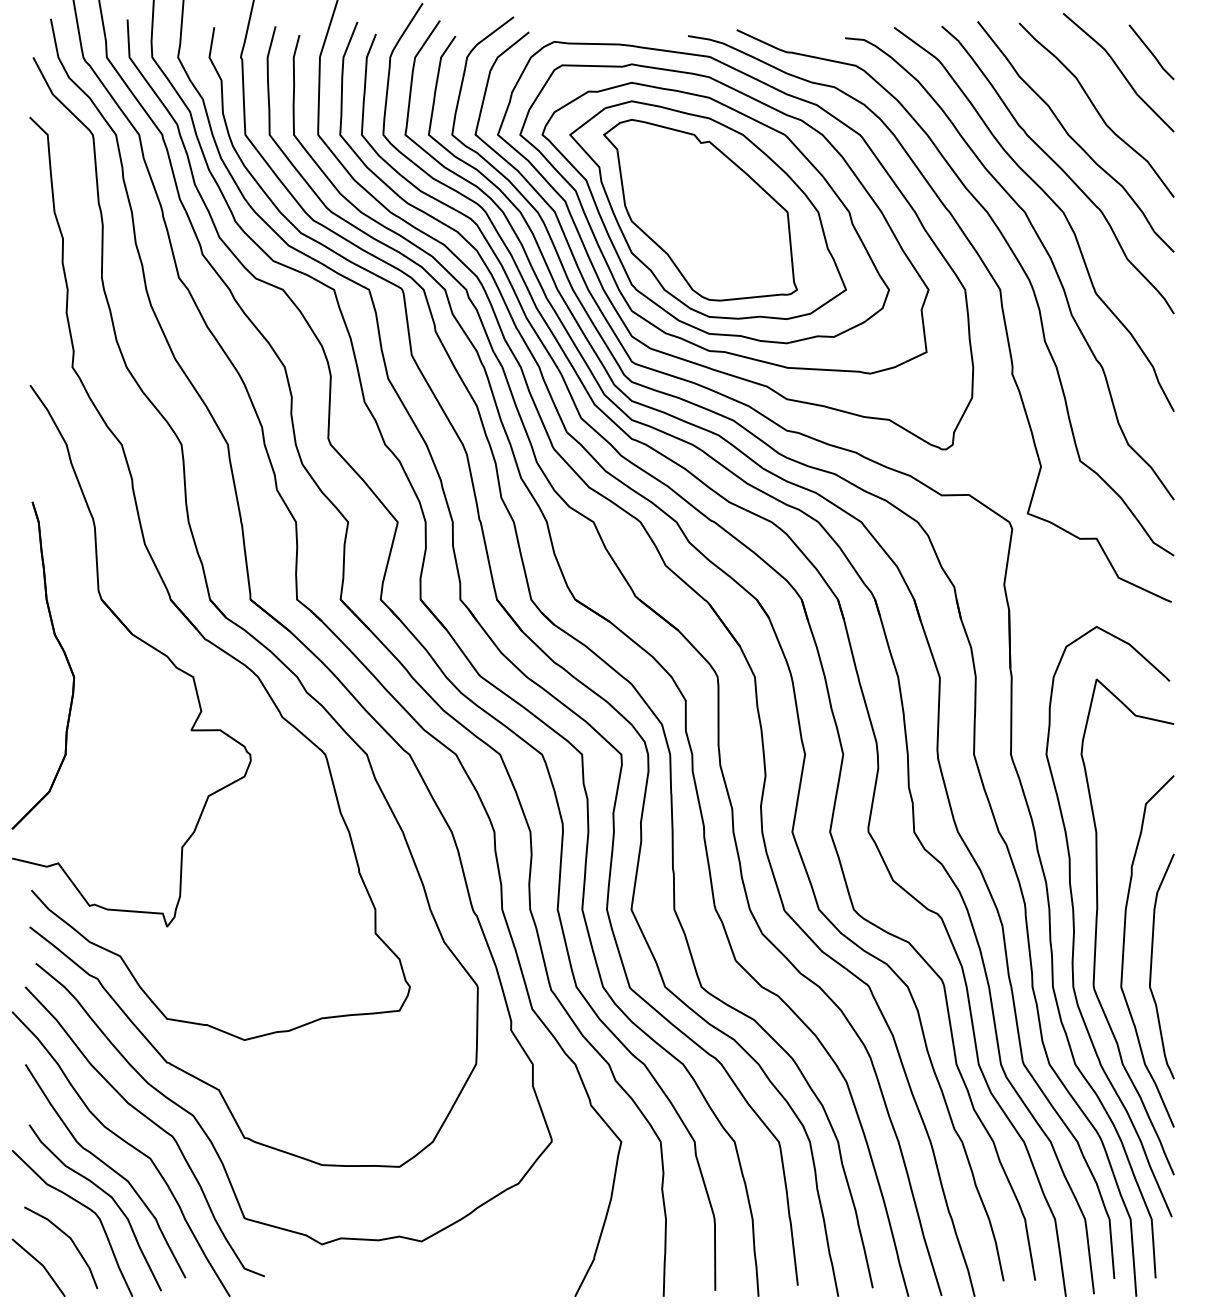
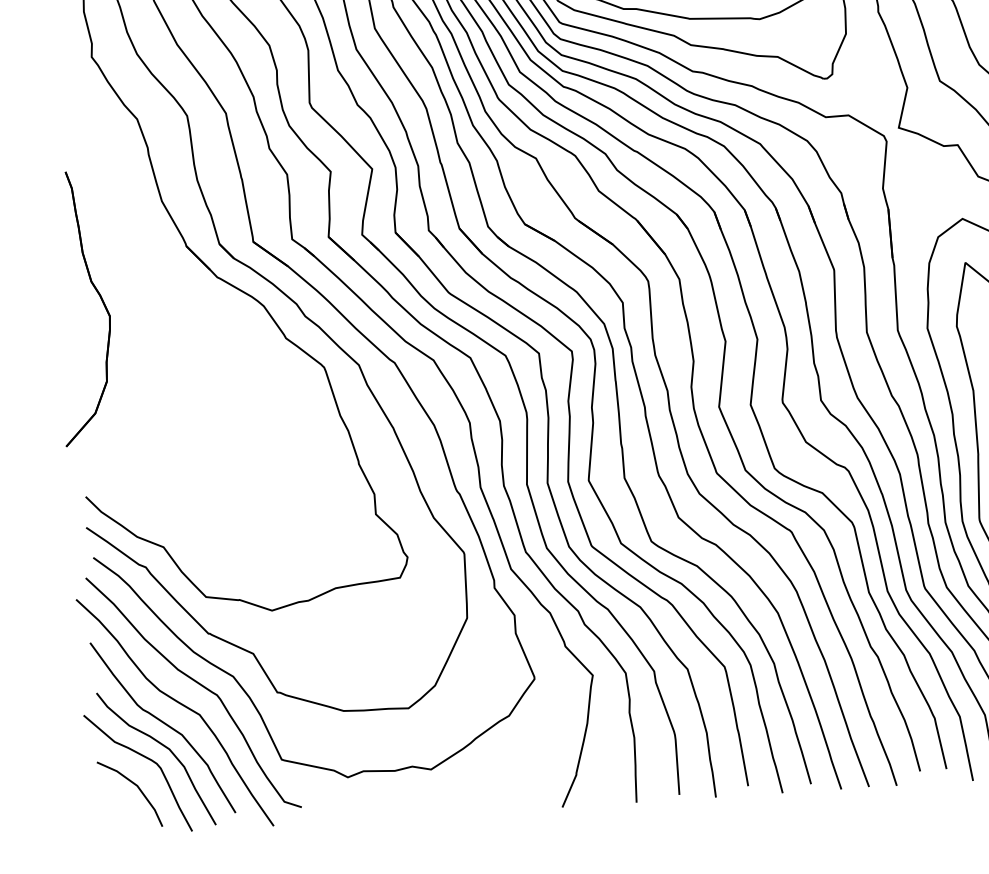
part: (139, 640) -> (162, 282), removed
line: (40, 1264) -> (113, 809), removed

